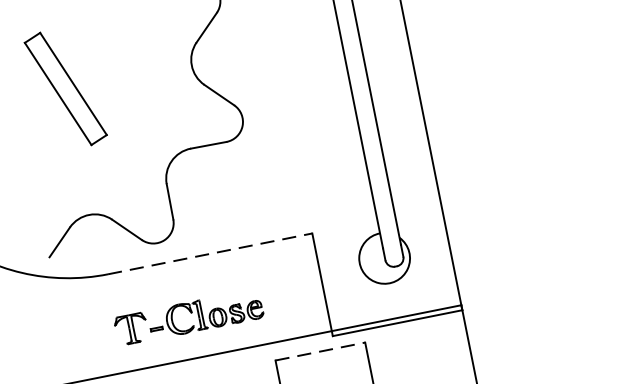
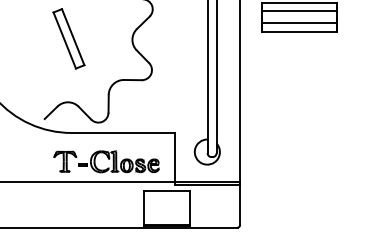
line: (210, 252) -> (123, 132), dashed -> solid
part: (188, 316) -> (106, 161), size x1.43
line: (321, 352) -> (167, 191), dashed -> solid

